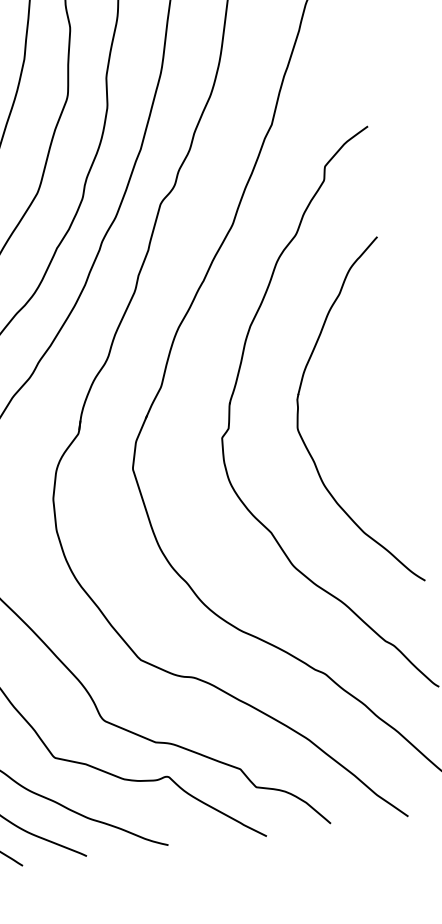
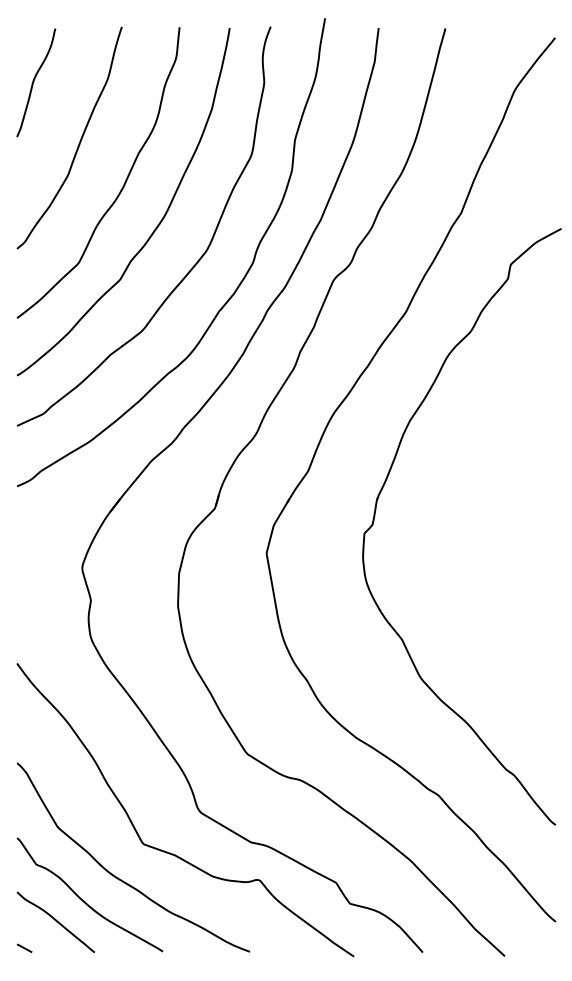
part: (299, 411) -> (448, 517), removed

